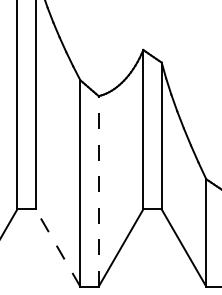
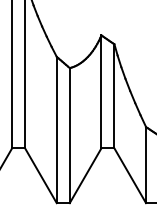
line: (98, 190) -> (69, 134), dashed -> solid
line: (58, 248) -> (41, 176), dashed -> solid

